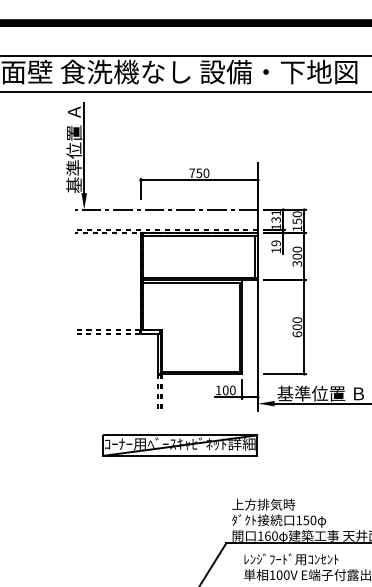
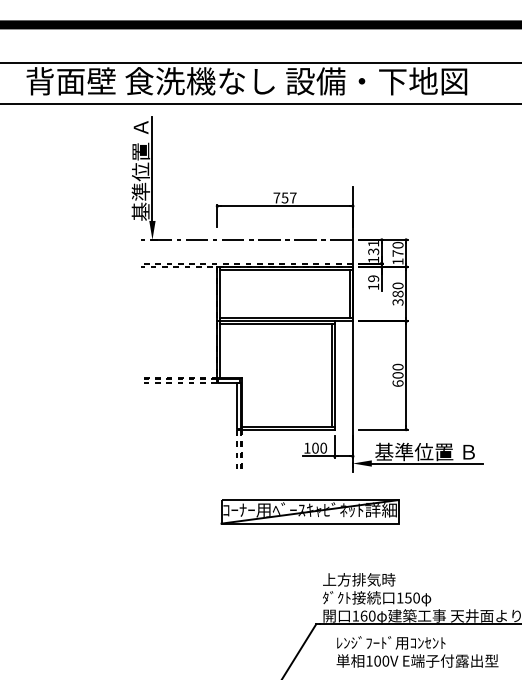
text: (206, 172) -> (293, 197), 750 -> 757
text: (296, 221) -> (397, 253), 150 -> 170
text: (297, 256) -> (398, 293), 300 -> 380
part: (179, 445) -> (309, 511), moved

